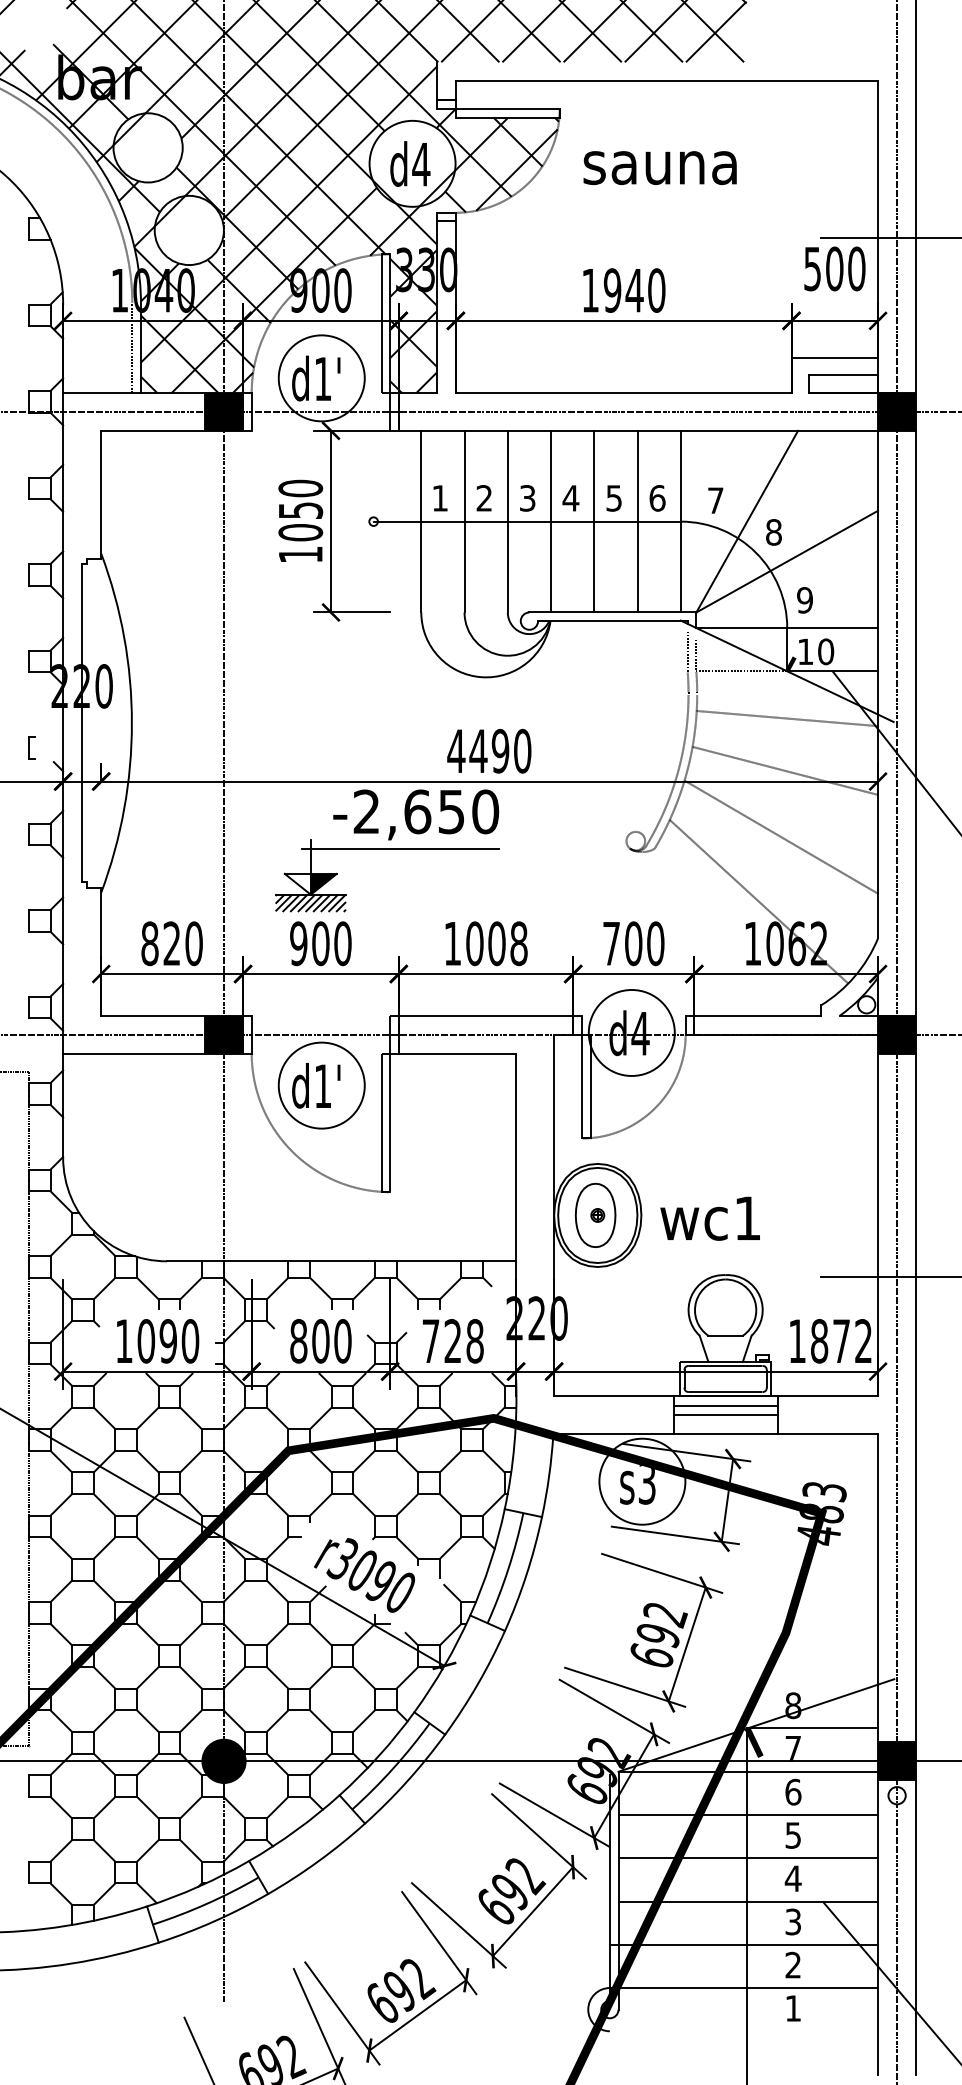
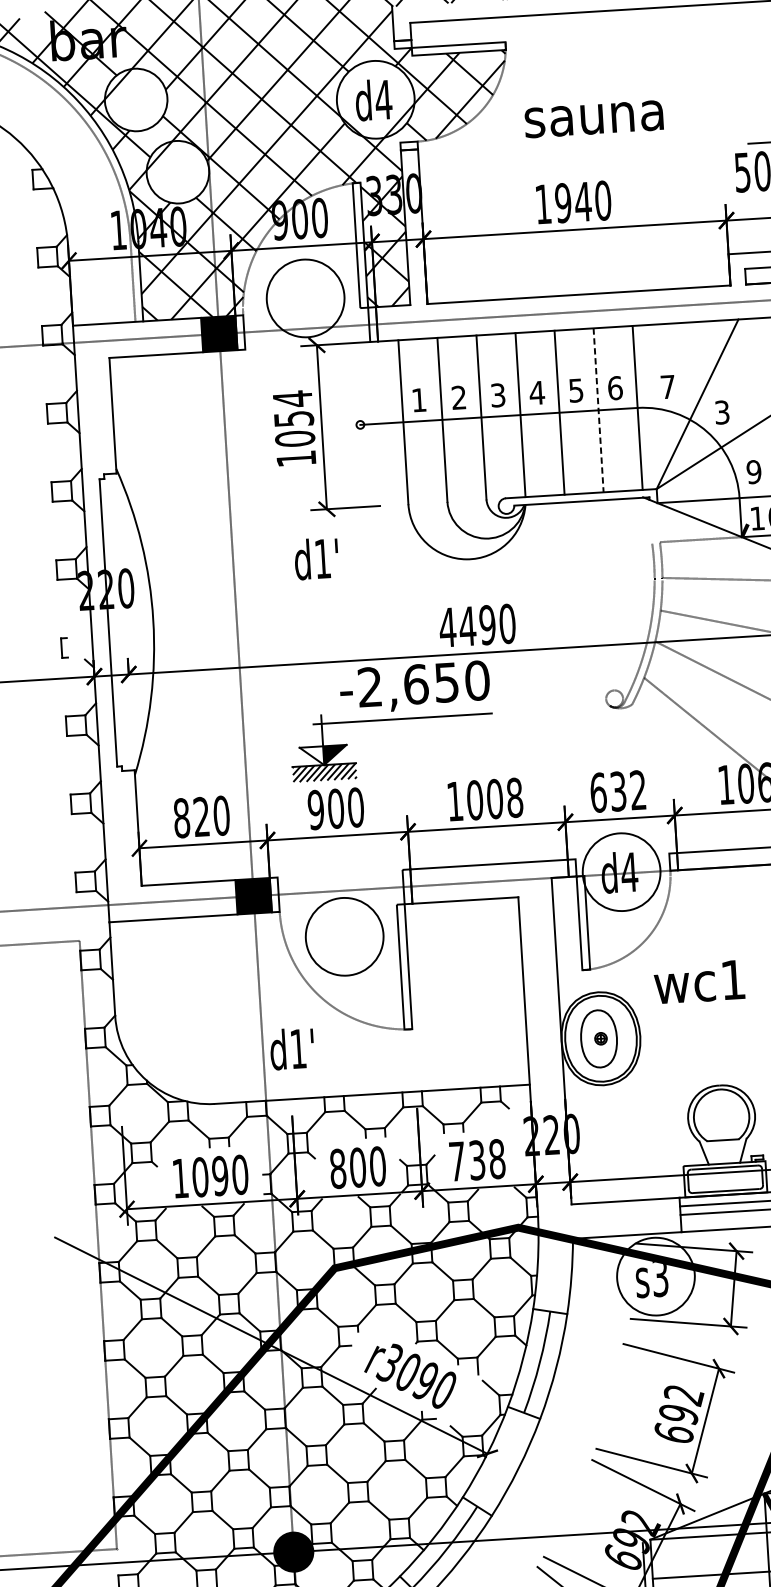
text: (659, 168) -> (593, 119), moved
text: (316, 378) -> (316, 558), moved
text: (300, 488) -> (292, 399), 1050 -> 1054
line: (637, 521) -> (598, 410), solid -> dashed
text: (773, 532) -> (721, 412), 8 -> 3
line: (687, 652) -> (650, 525), removed
line: (696, 654) -> (659, 527), removed
text: (633, 943) -> (618, 791), 700 -> 632
text: (316, 1085) -> (292, 1048), moved
text: (709, 1218) -> (698, 982), moved
text: (452, 1341) -> (476, 1160), 728 -> 738

